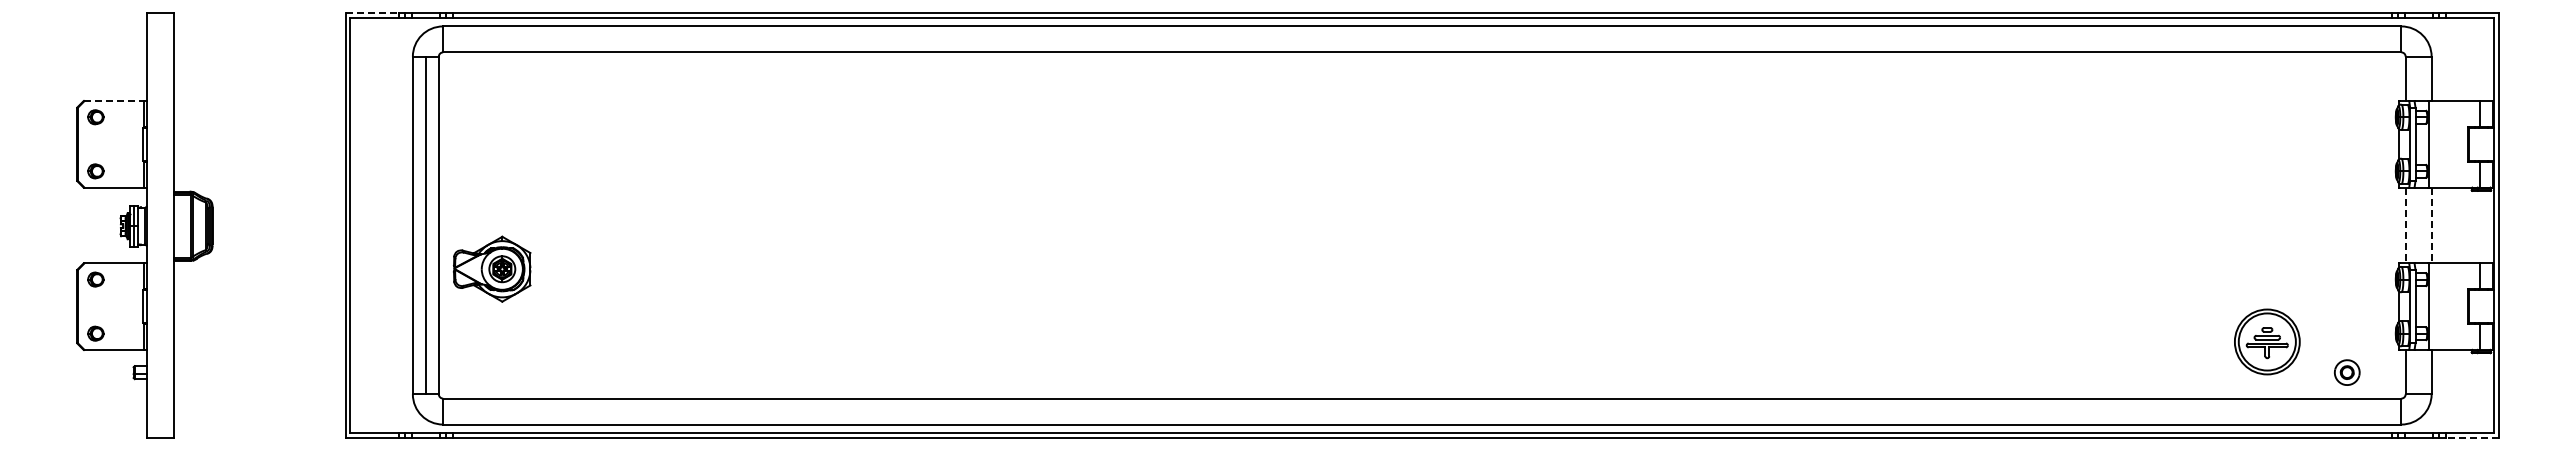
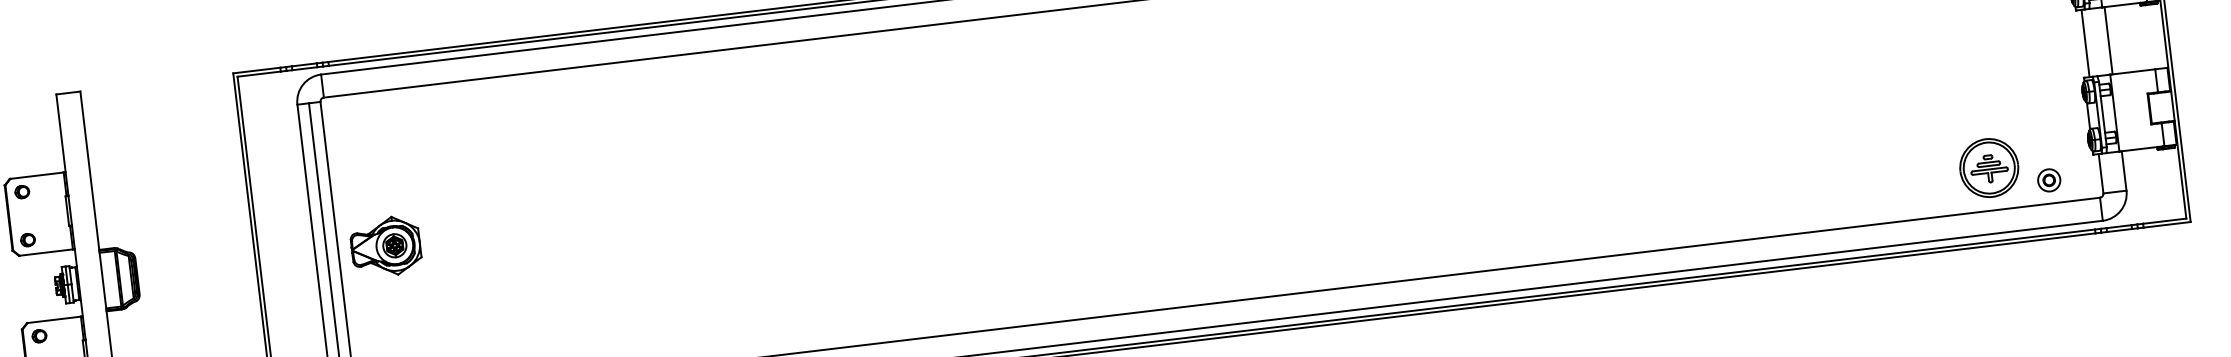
line: (372, 13) -> (257, 70), dashed -> solid
line: (114, 101) -> (37, 176), dashed -> solid
line: (2405, 225) -> (2085, 43), dashed -> solid
line: (2431, 225) -> (2108, 40), dashed -> solid
part: (492, 268) -> (386, 246), moved
part: (2267, 341) -> (1989, 167), moved
line: (2472, 437) -> (2167, 224), dashed -> solid

